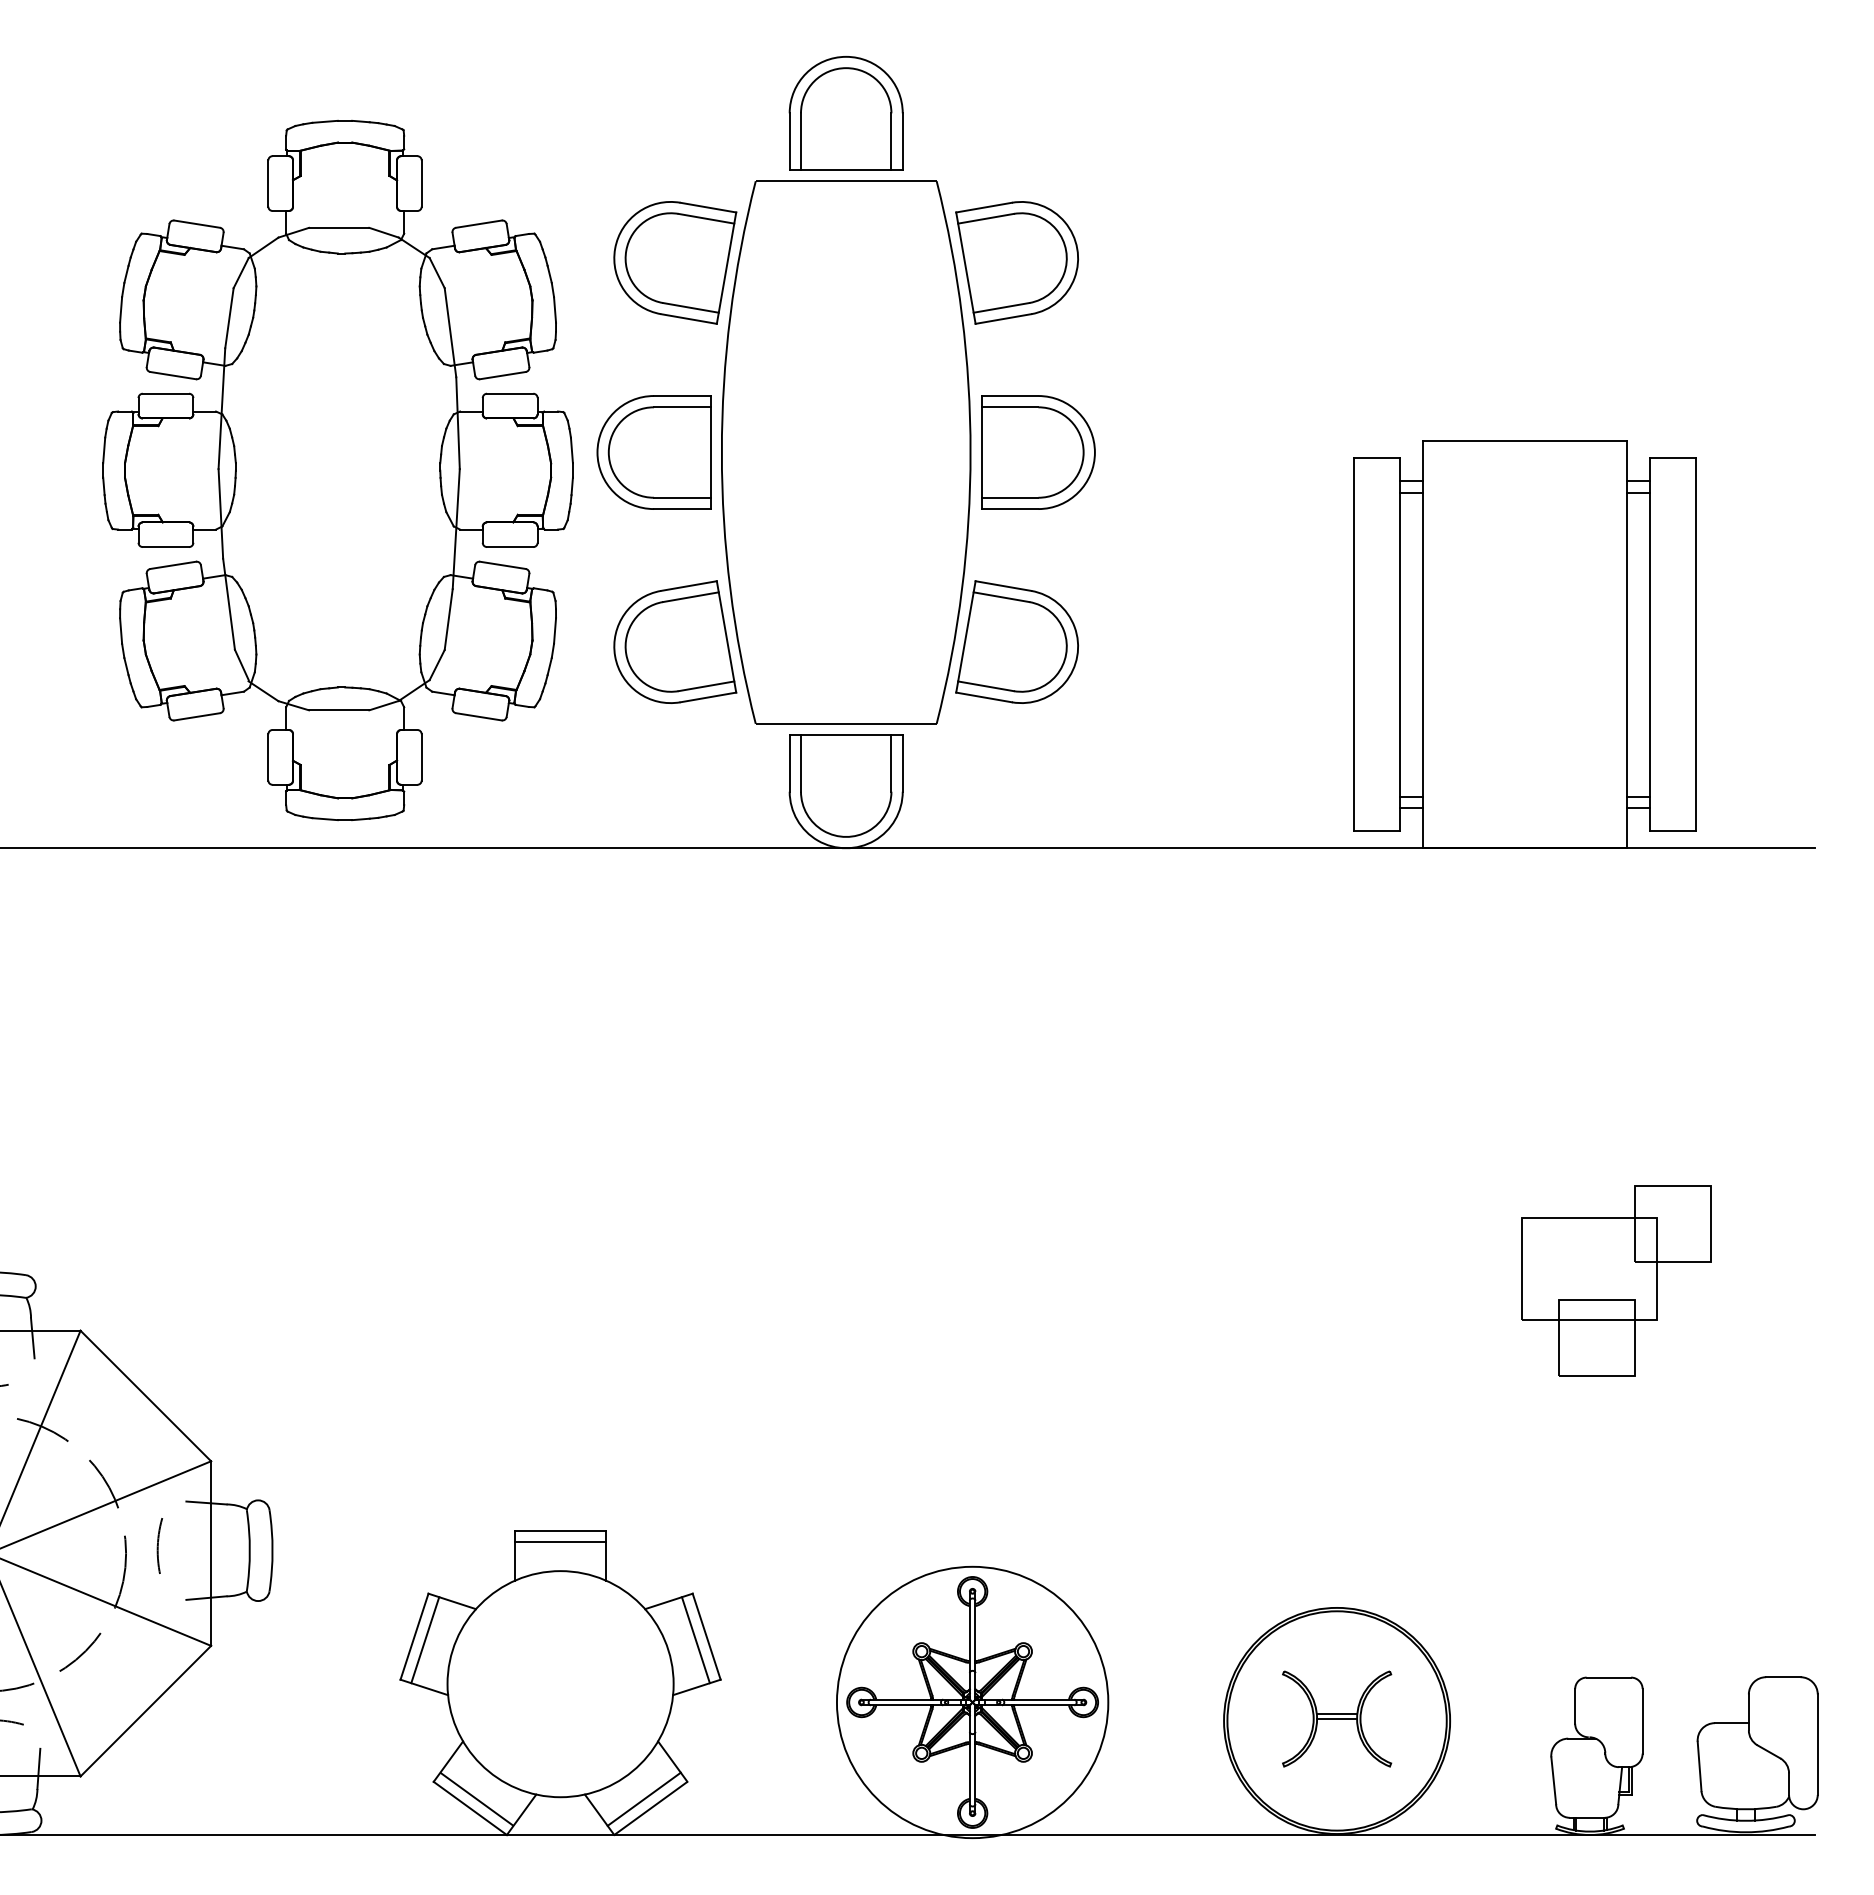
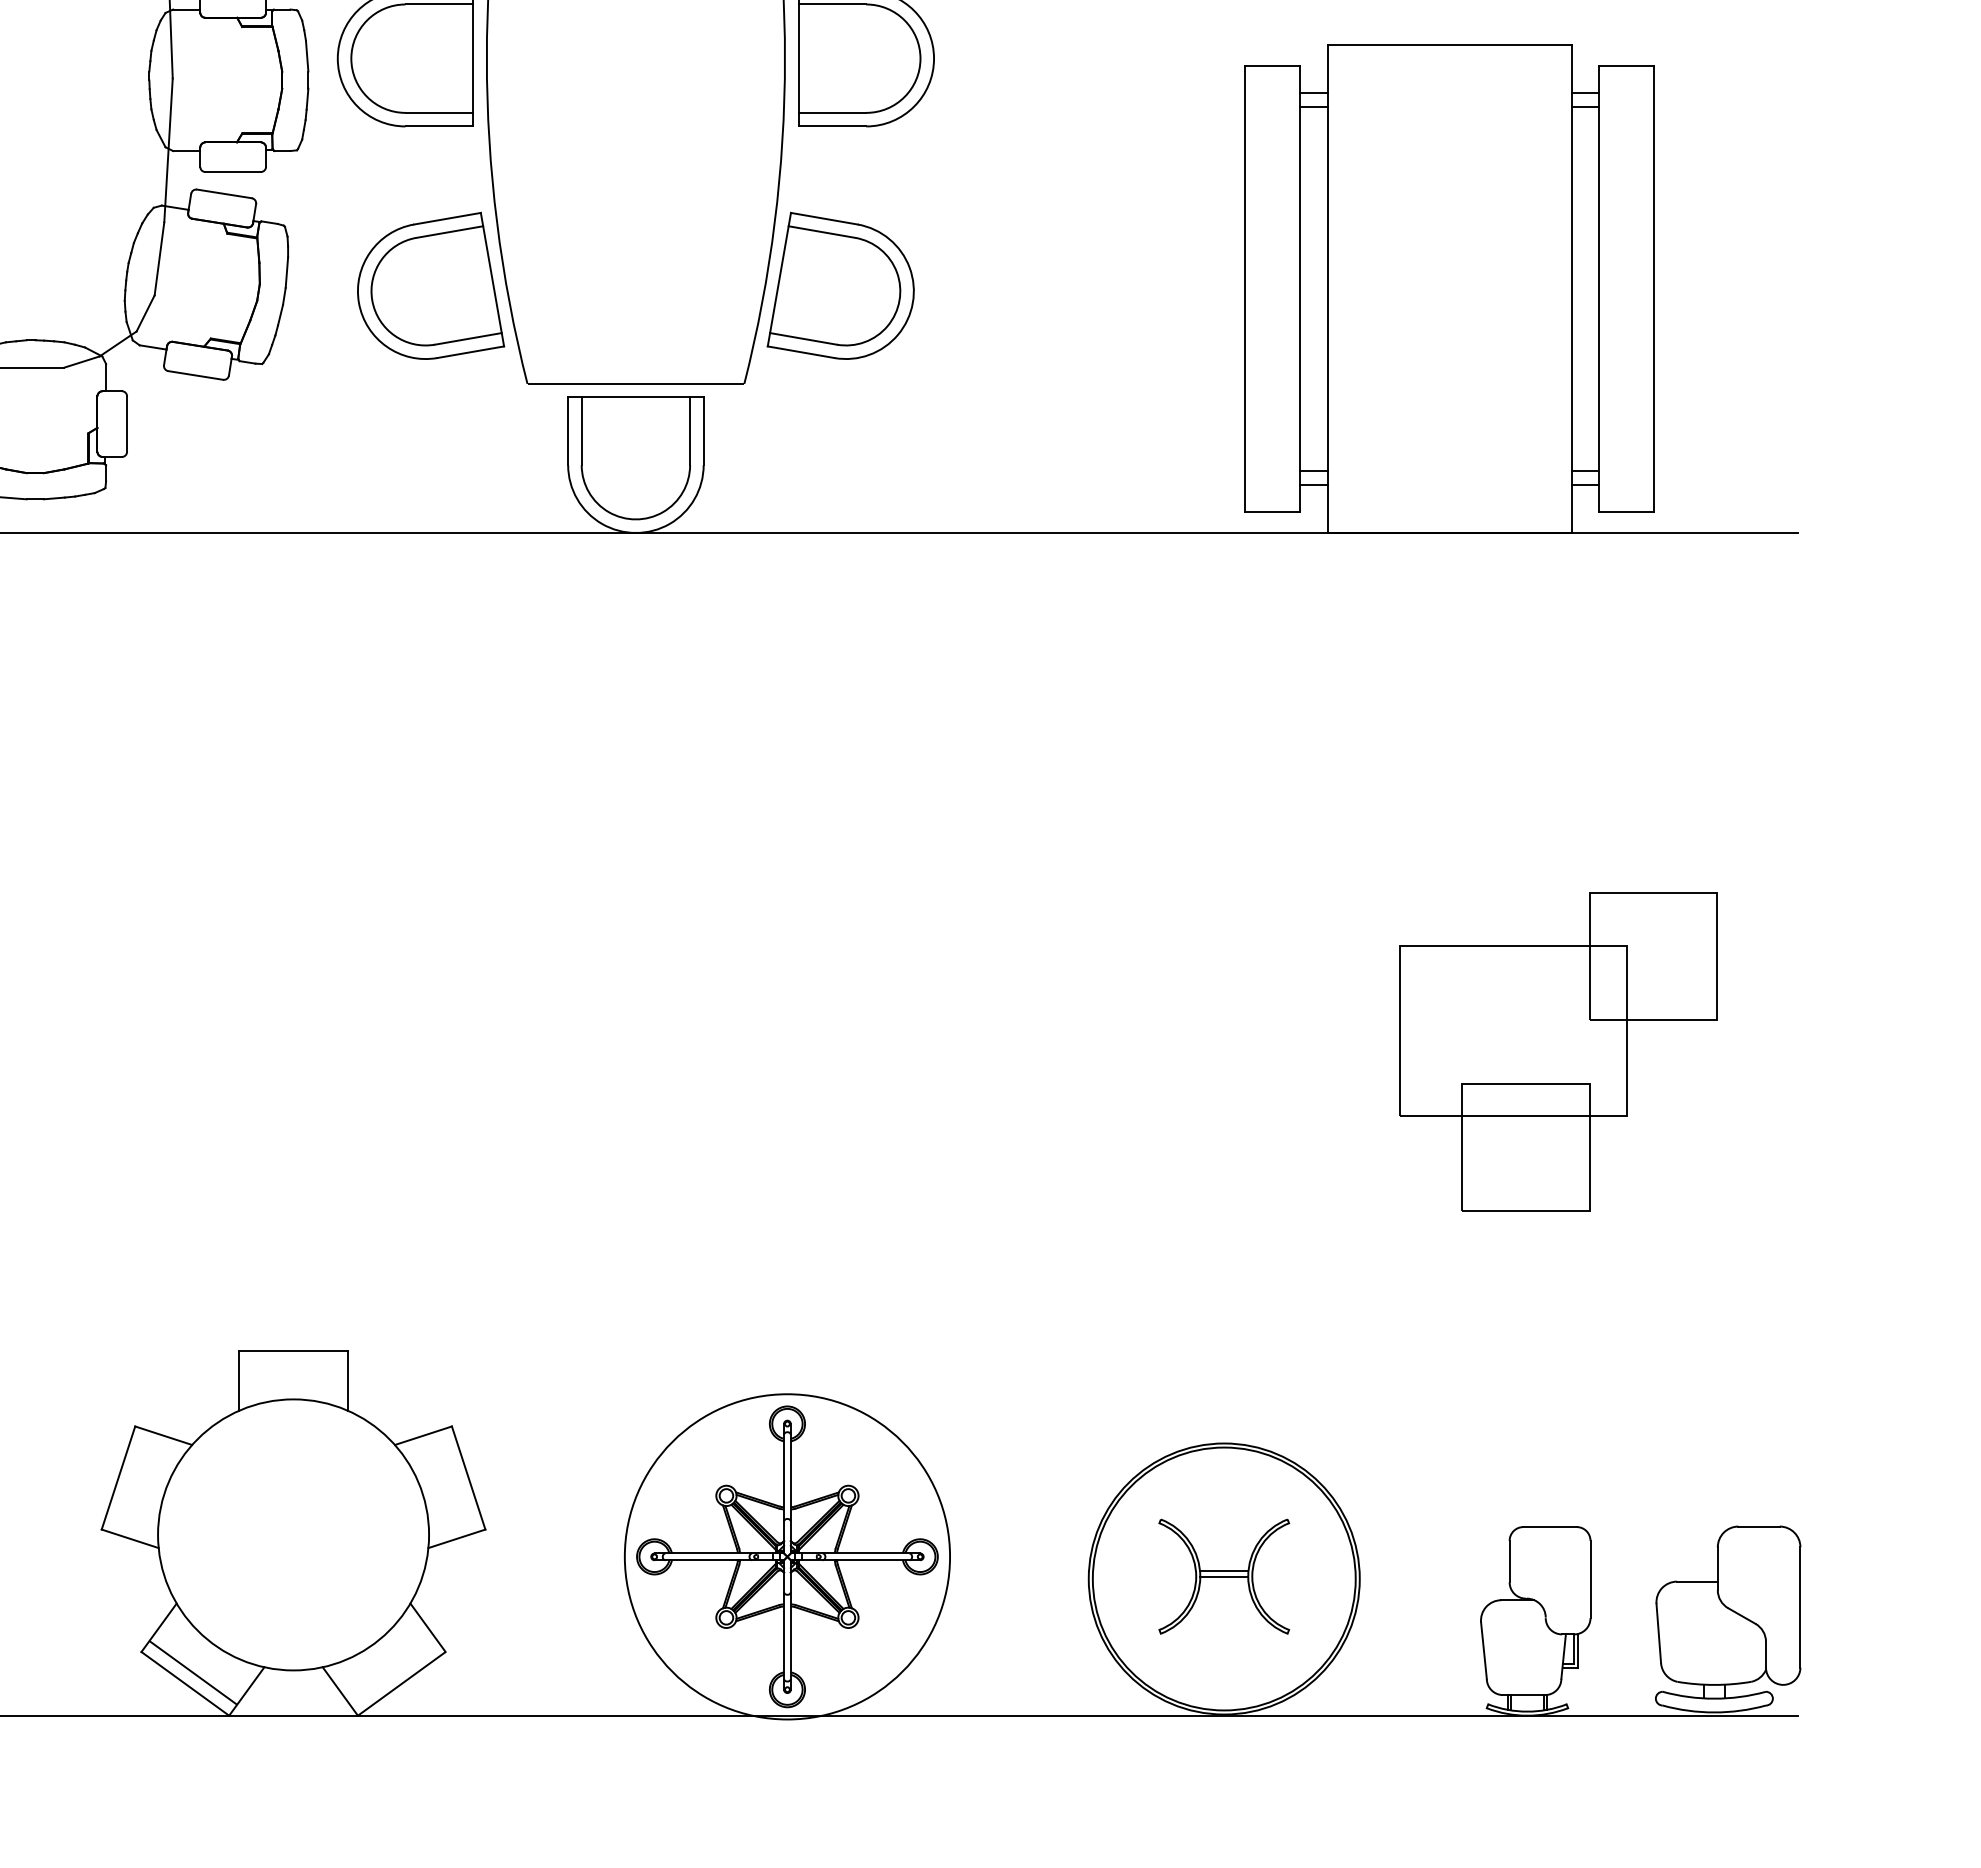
part: (1616, 1280) -> (1559, 1051), size x1.4
line: (560, 1541) -> (293, 1363), removed
line: (425, 1640) -> (131, 1482), removed
line: (695, 1640) -> (455, 1482), removed
line: (643, 1798) -> (392, 1671), removed

